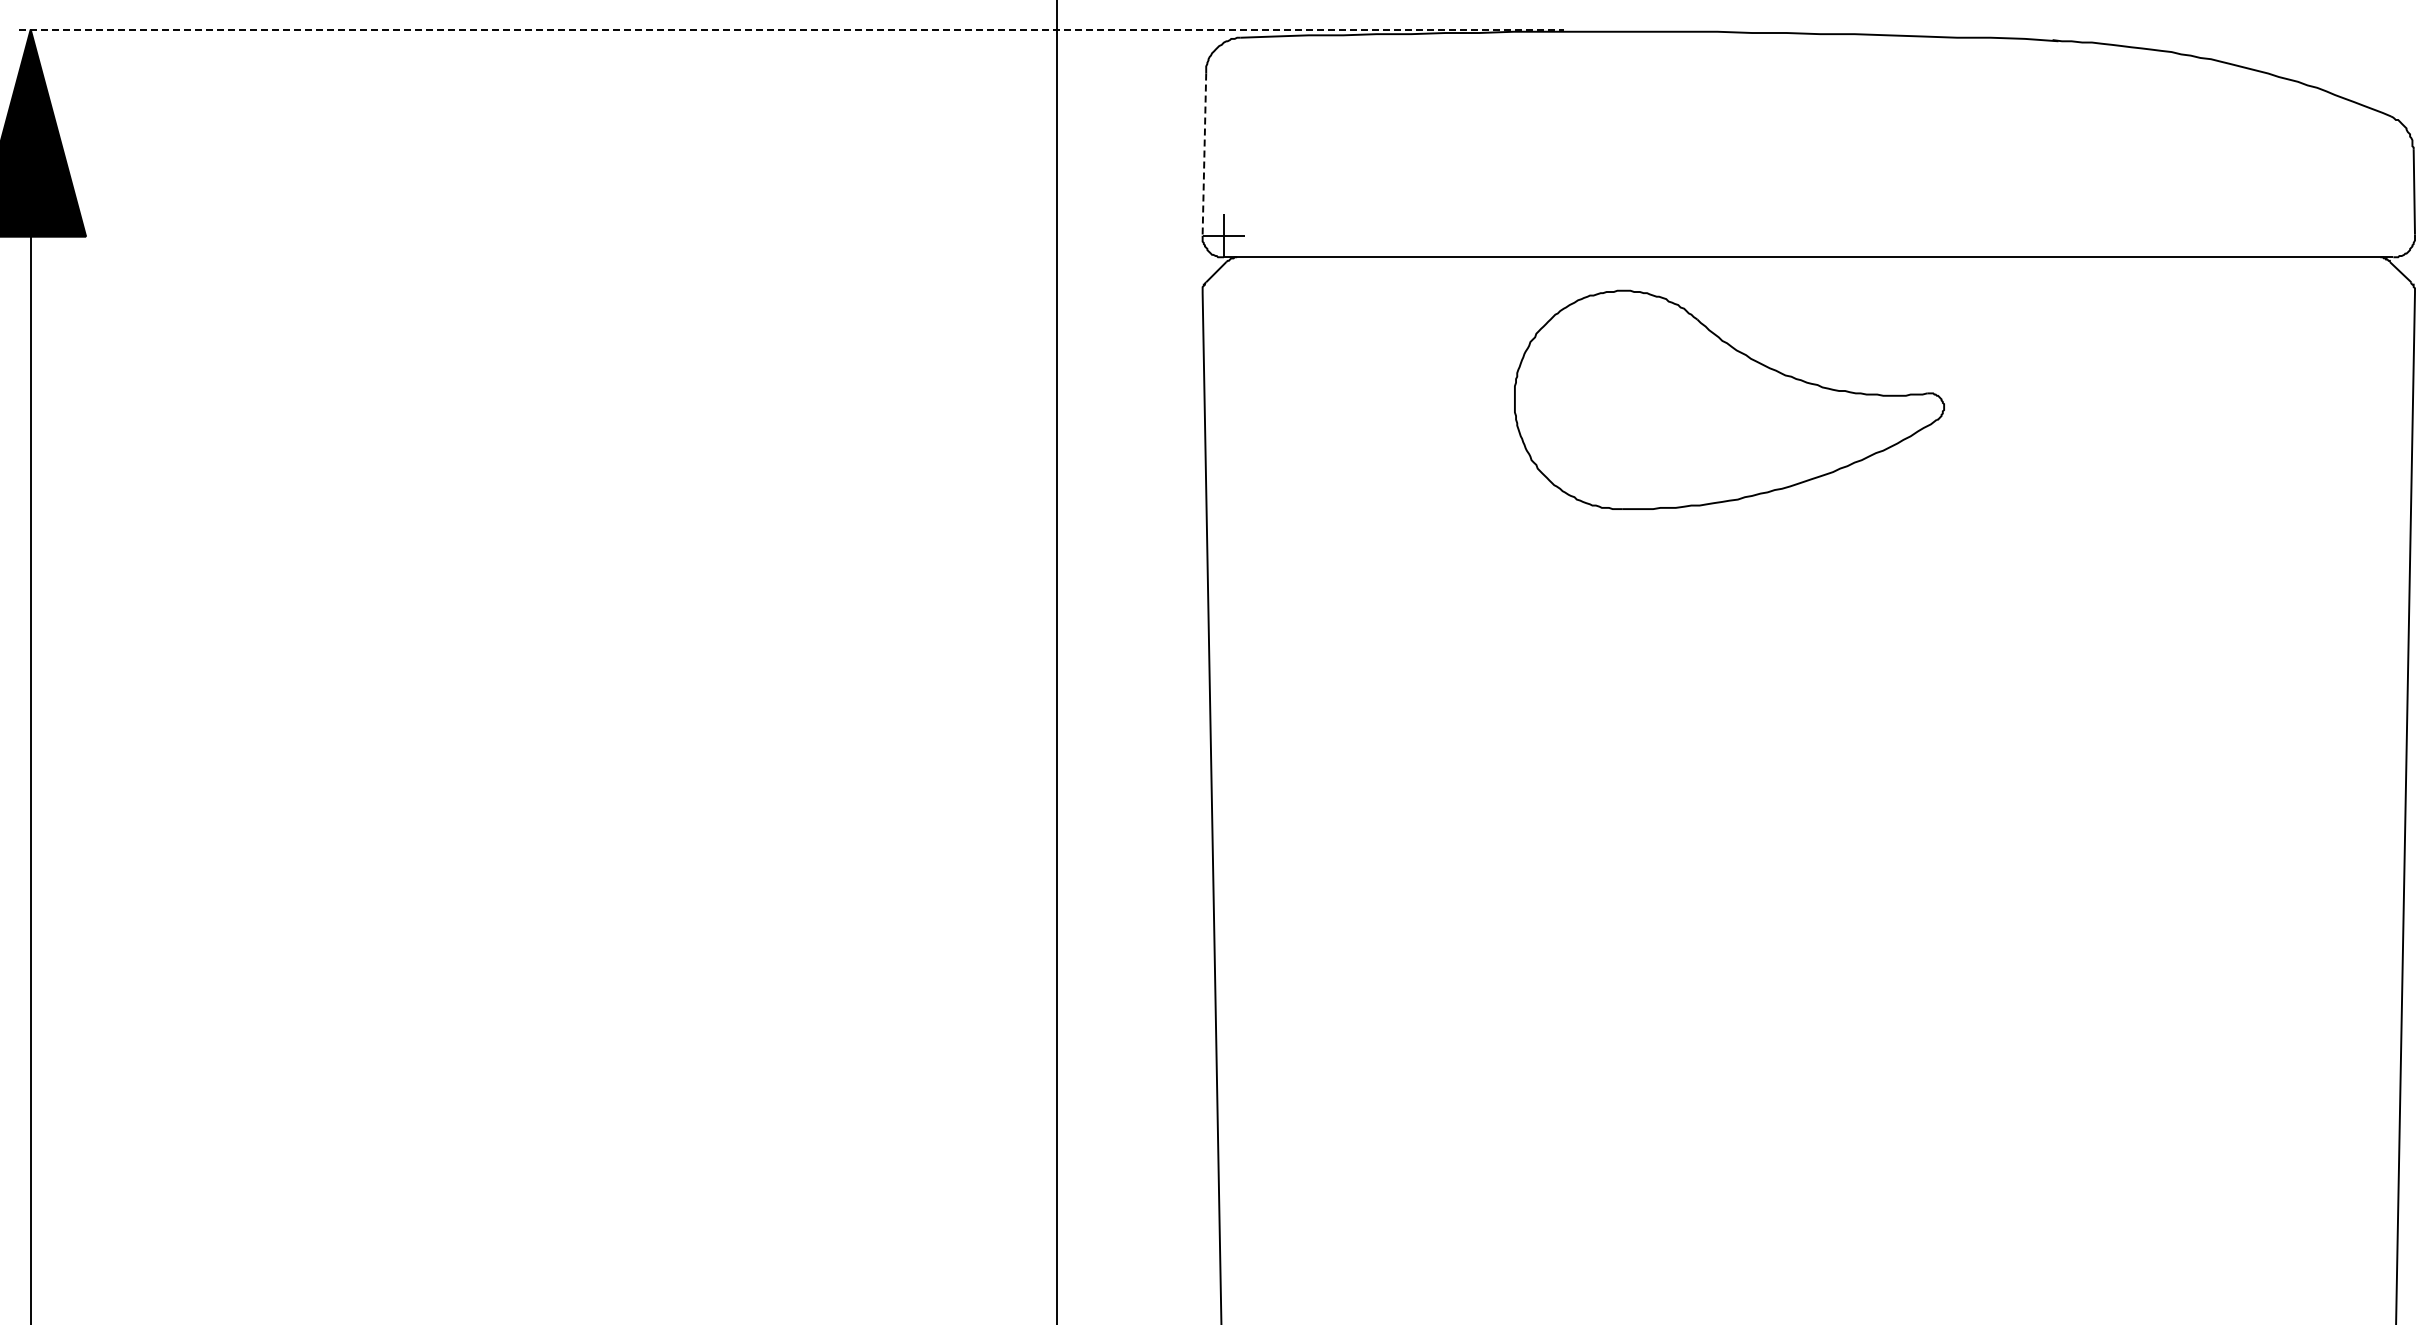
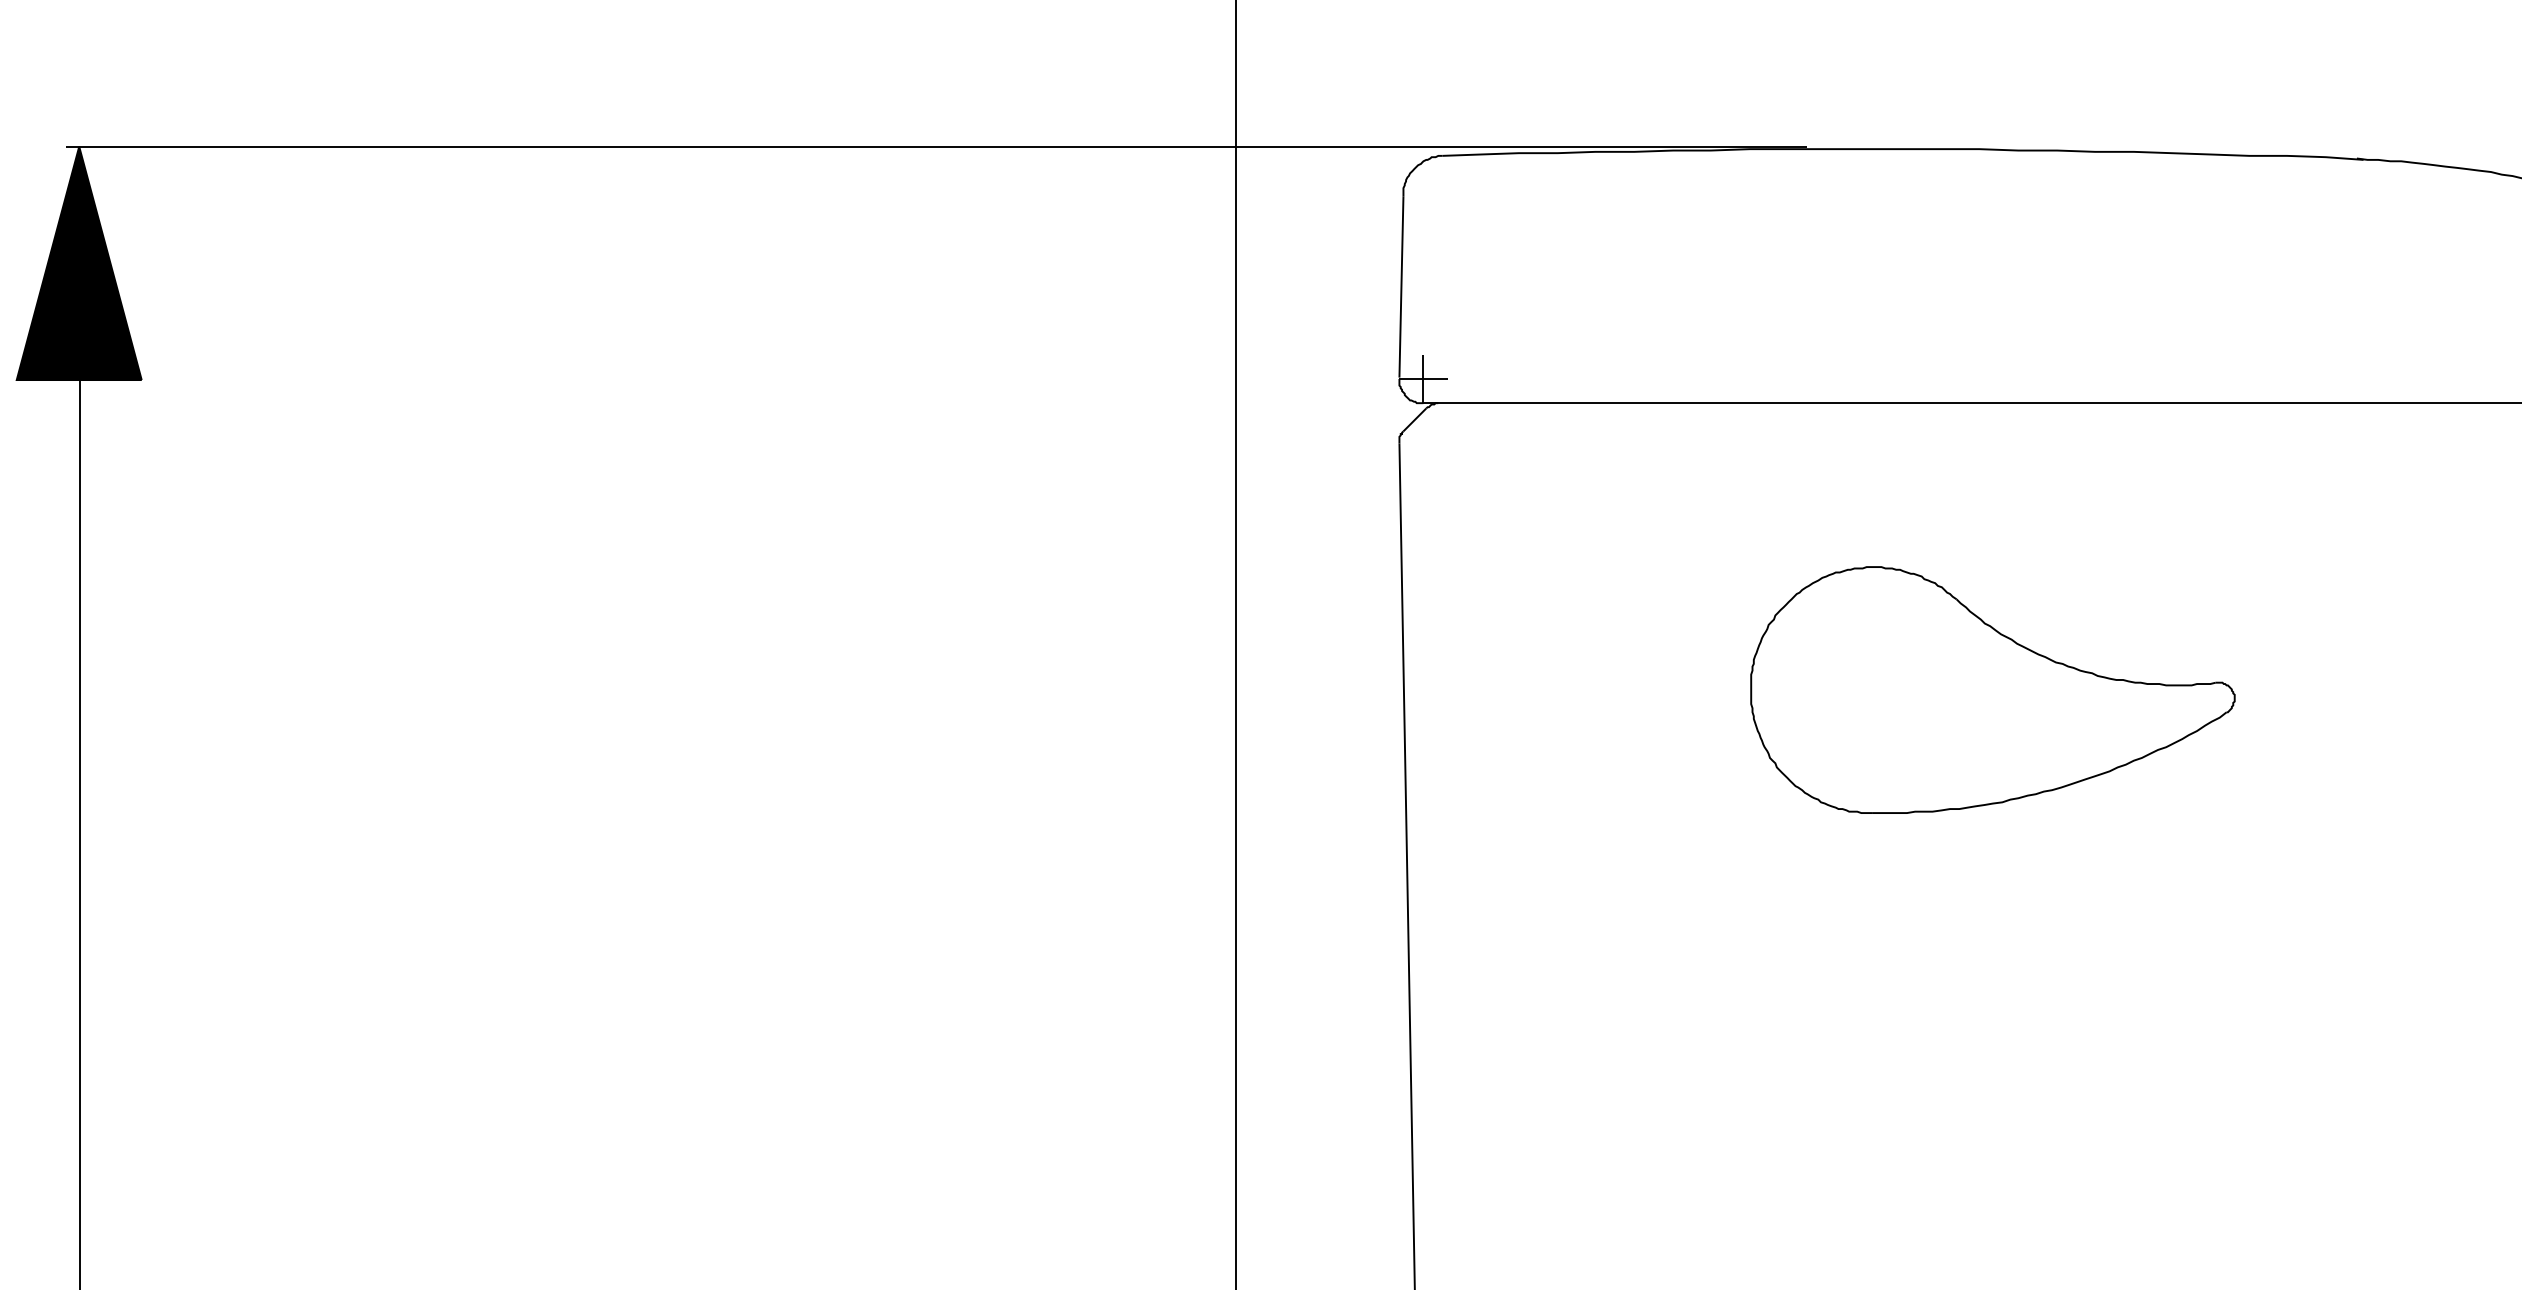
line: (791, 29) -> (936, 146), dashed -> solid
line: (1204, 154) -> (1401, 287), dashed -> solid
part: (1729, 399) -> (1992, 689), moved

